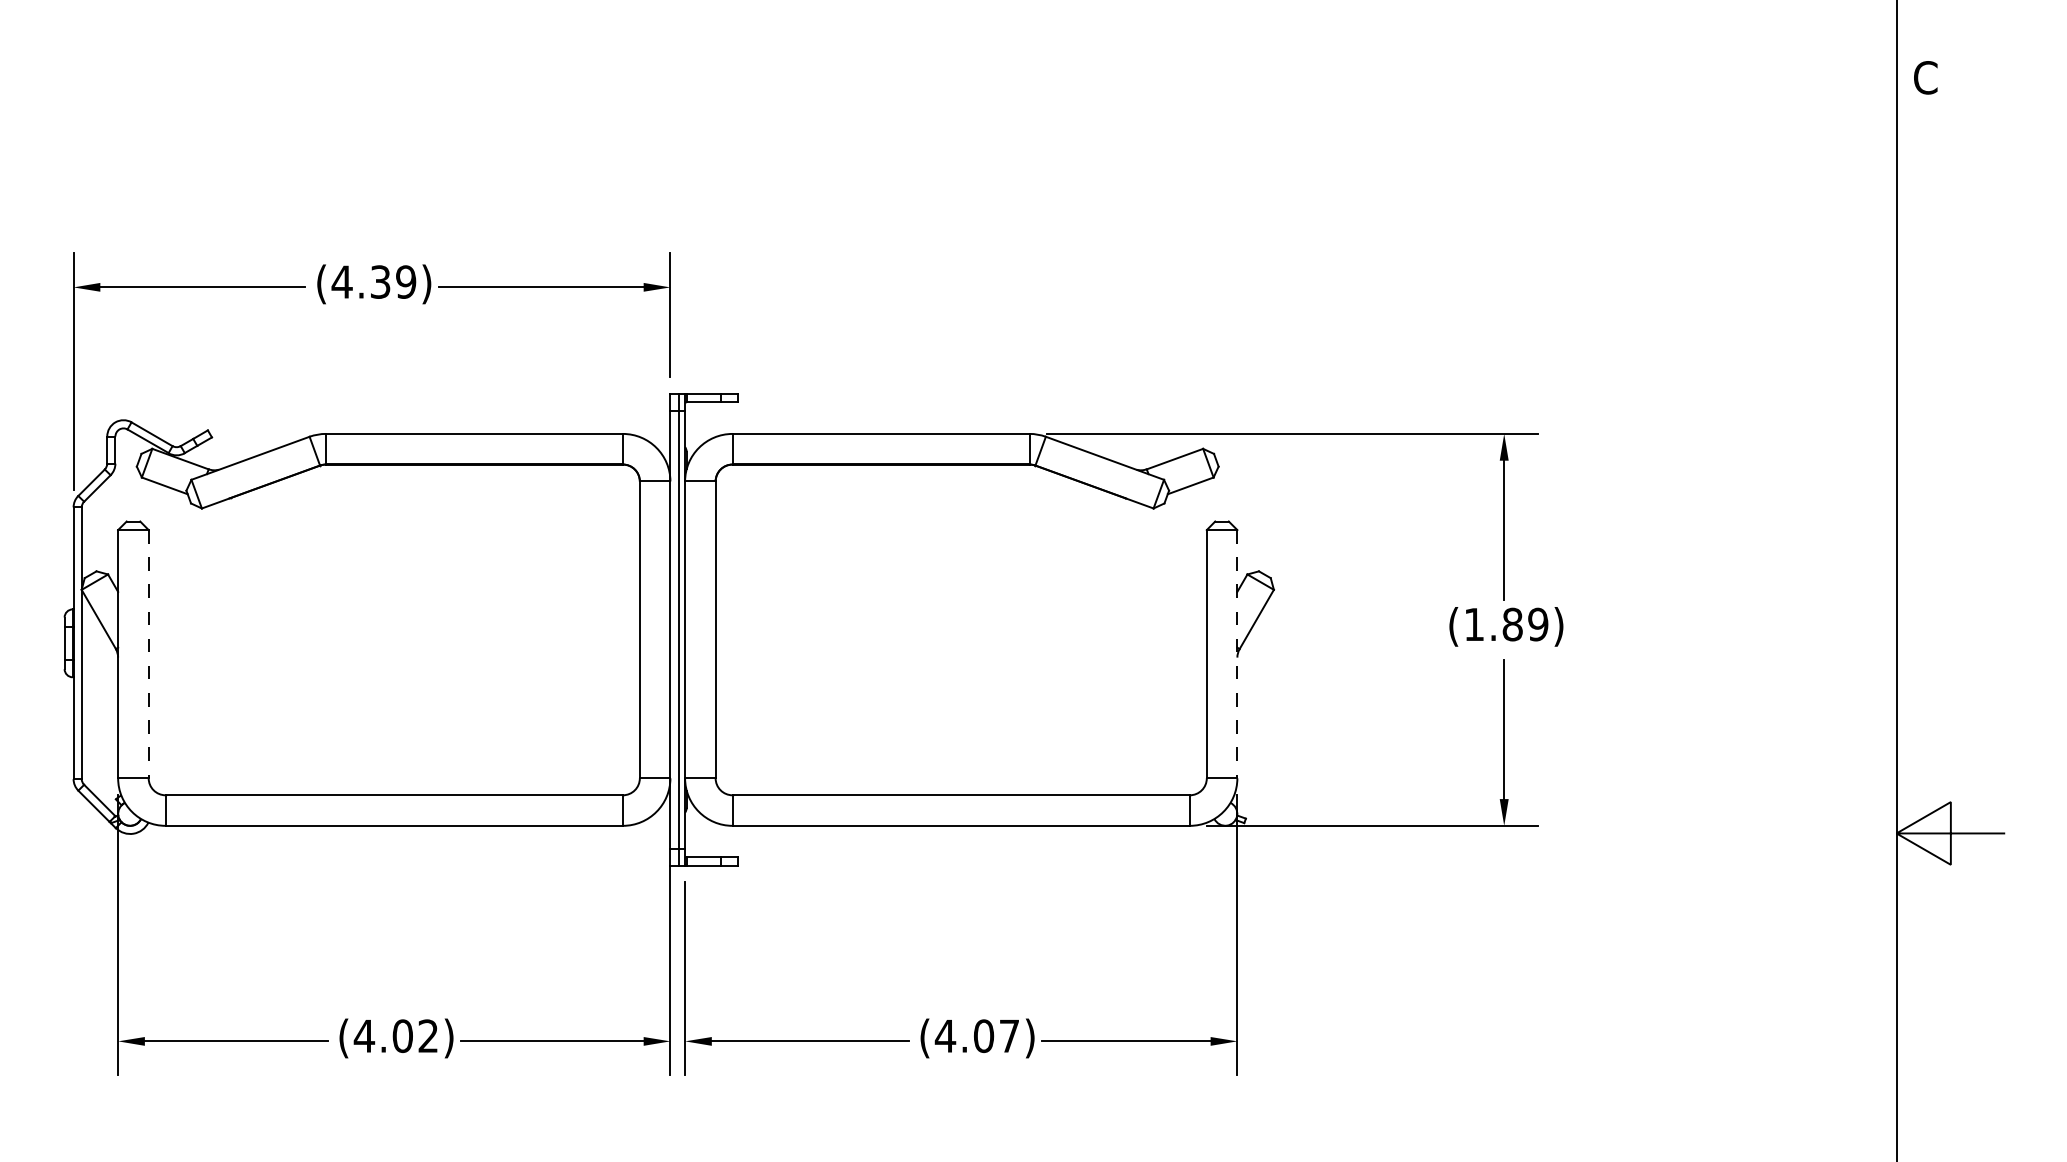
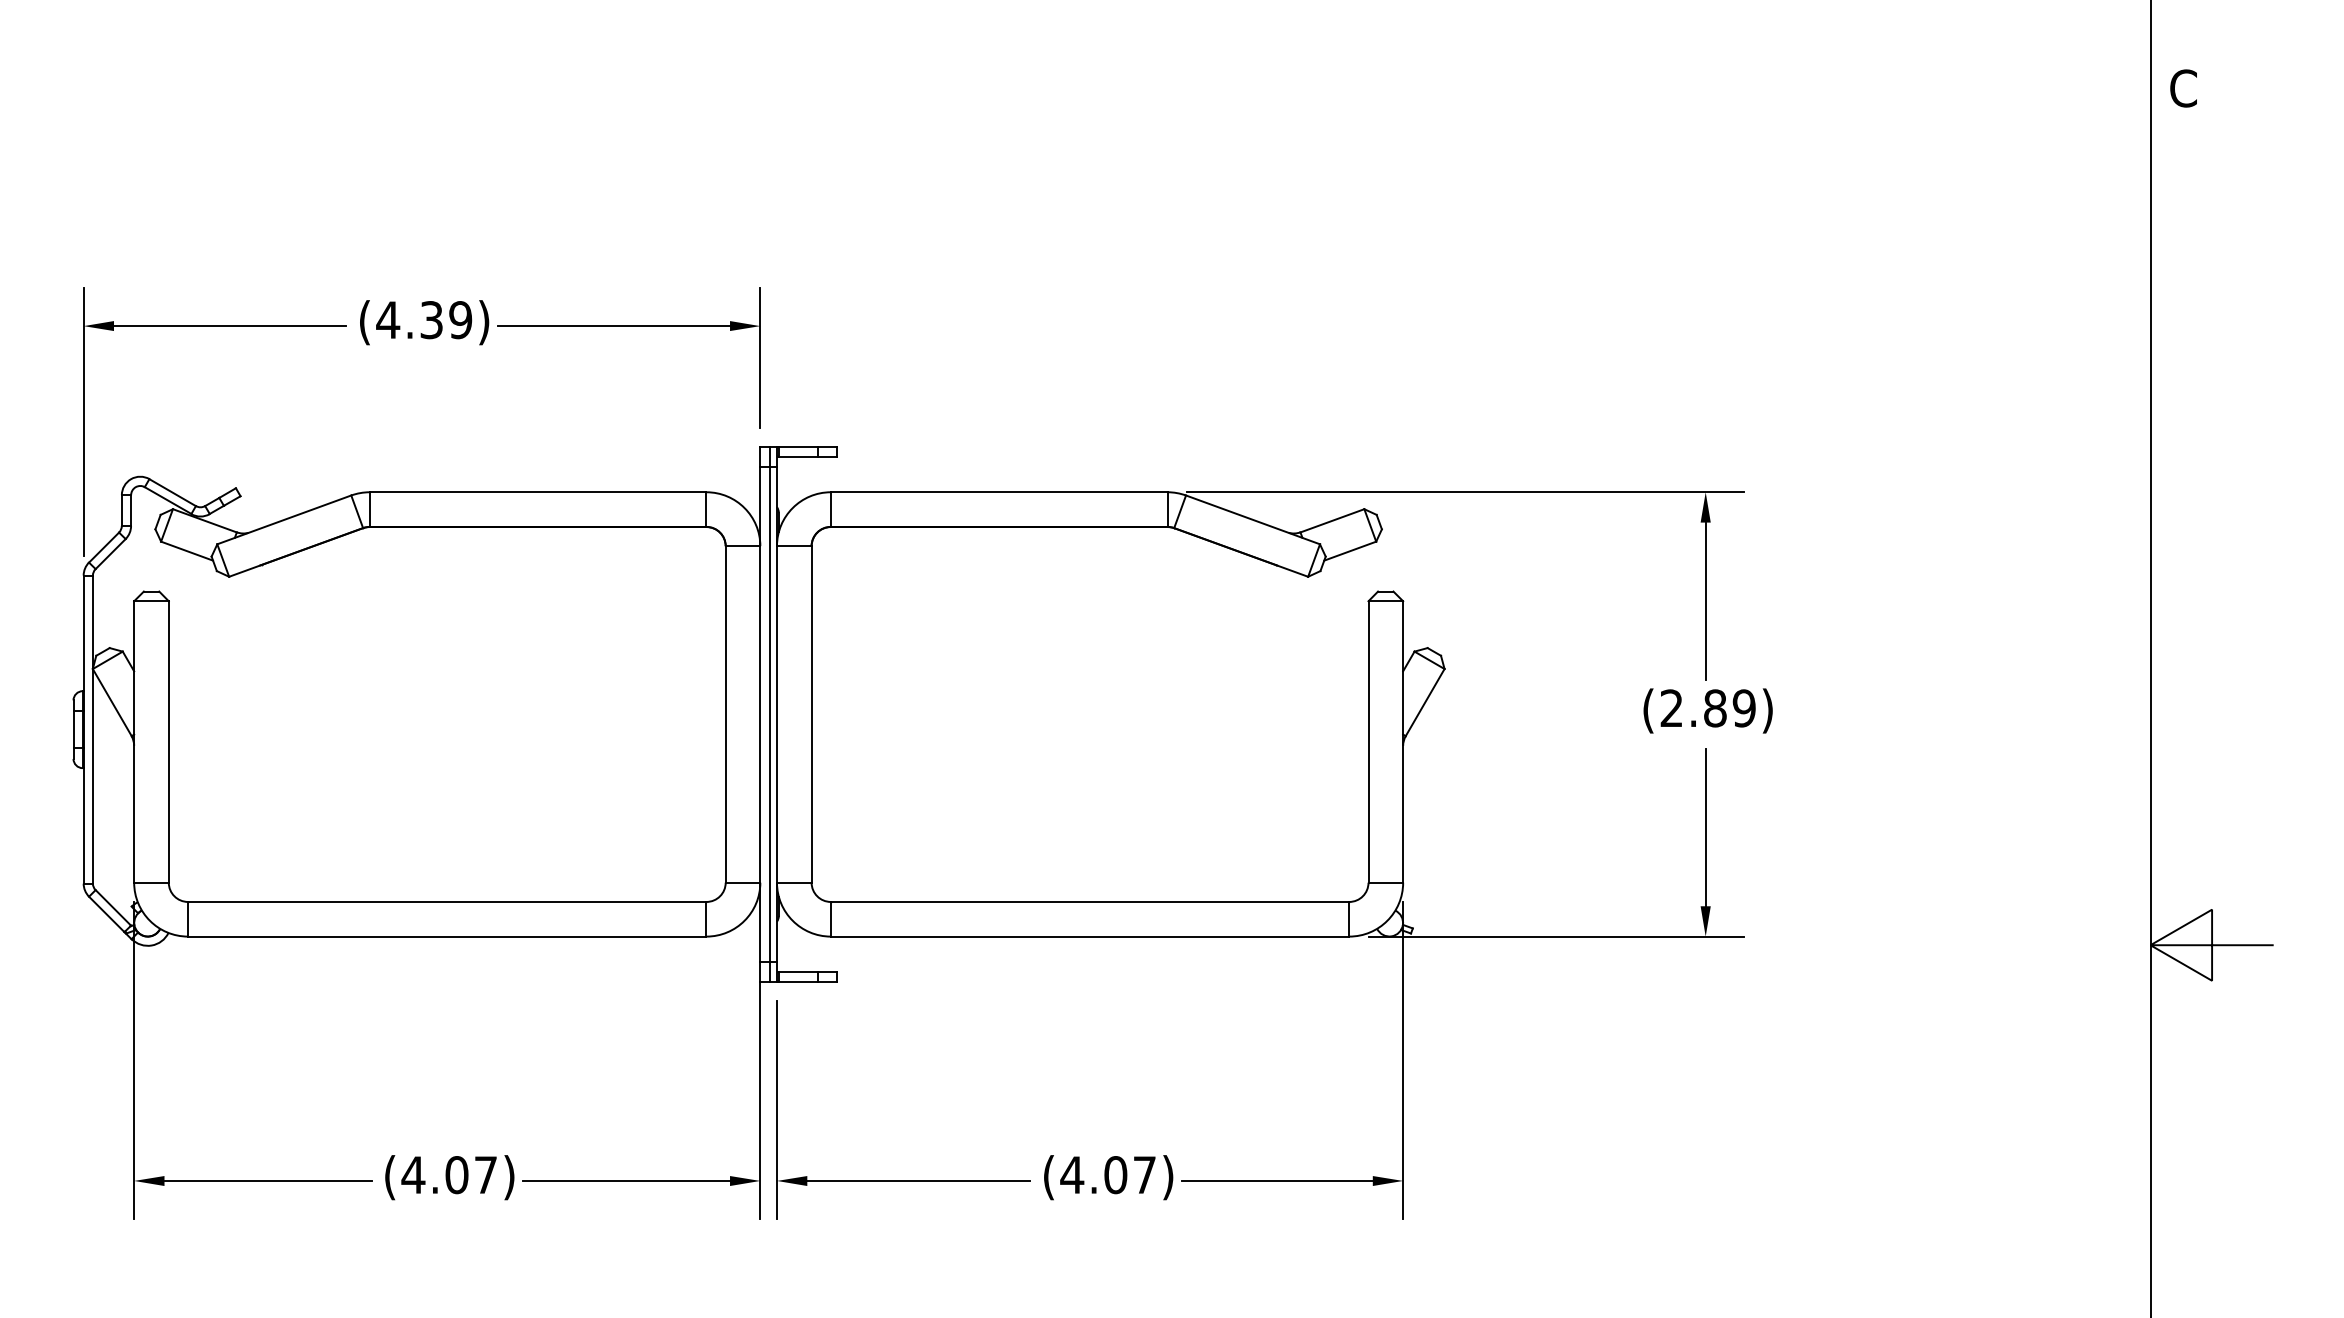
text: (1474, 623) -> (1671, 707), (1.89) -> (2.89)
line: (148, 653) -> (168, 741), dashed -> solid
line: (1237, 653) -> (1403, 741), dashed -> solid
text: (428, 1035) -> (485, 1174), (4.02) -> (4.07)

